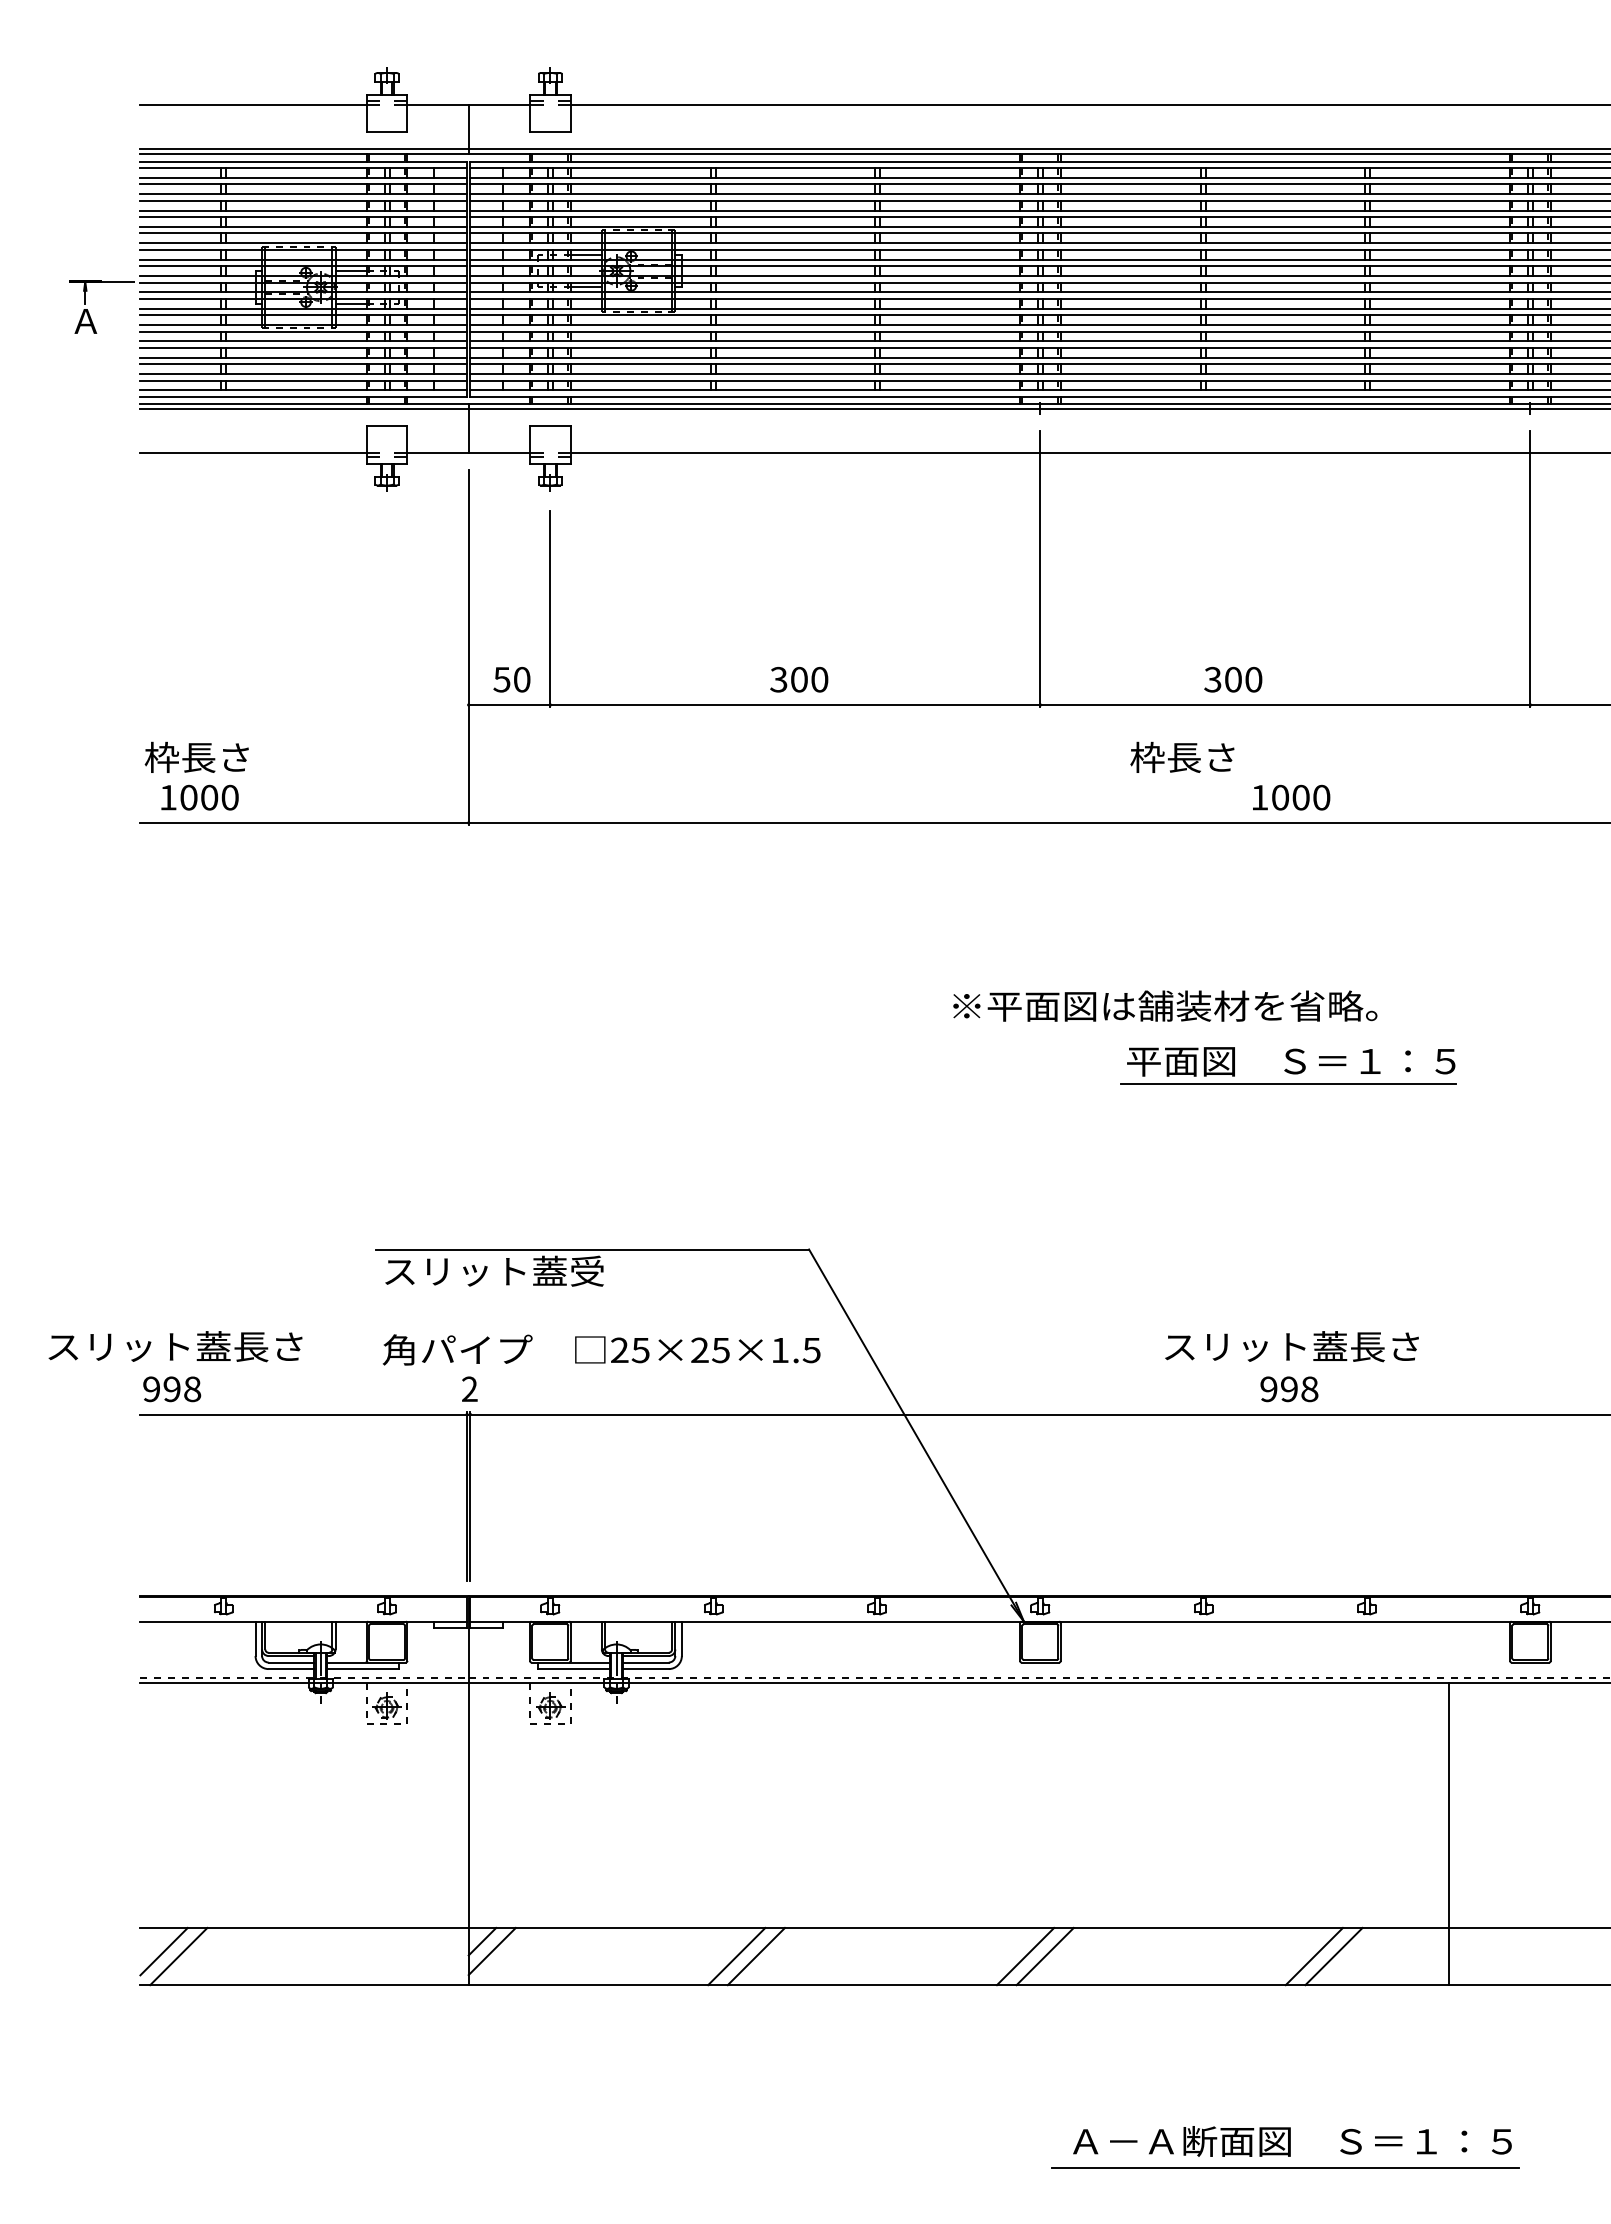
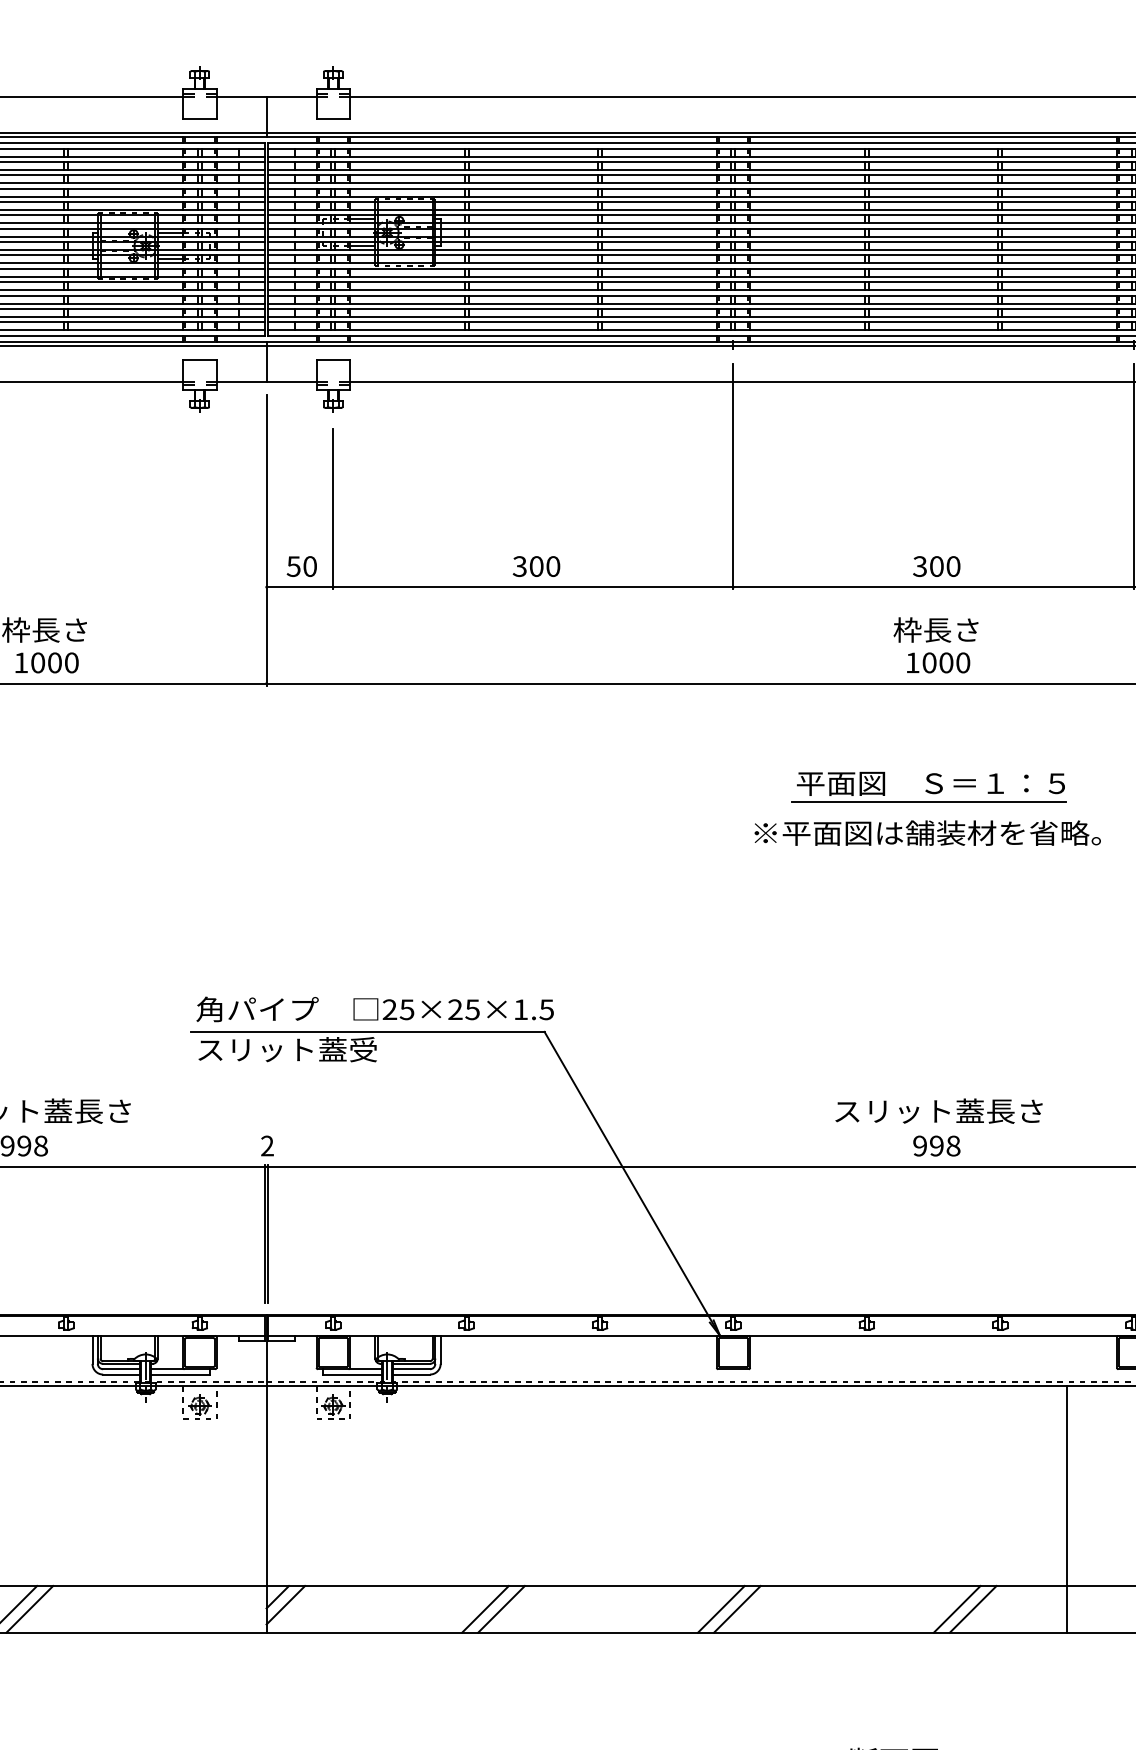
text: (1233, 679) -> (936, 566), moved
text: (1182, 756) -> (936, 629), moved
text: (1165, 1005) -> (927, 832), moved
part: (1288, 1065) -> (928, 786), moved
text: (601, 1349) -> (375, 1009), moved

